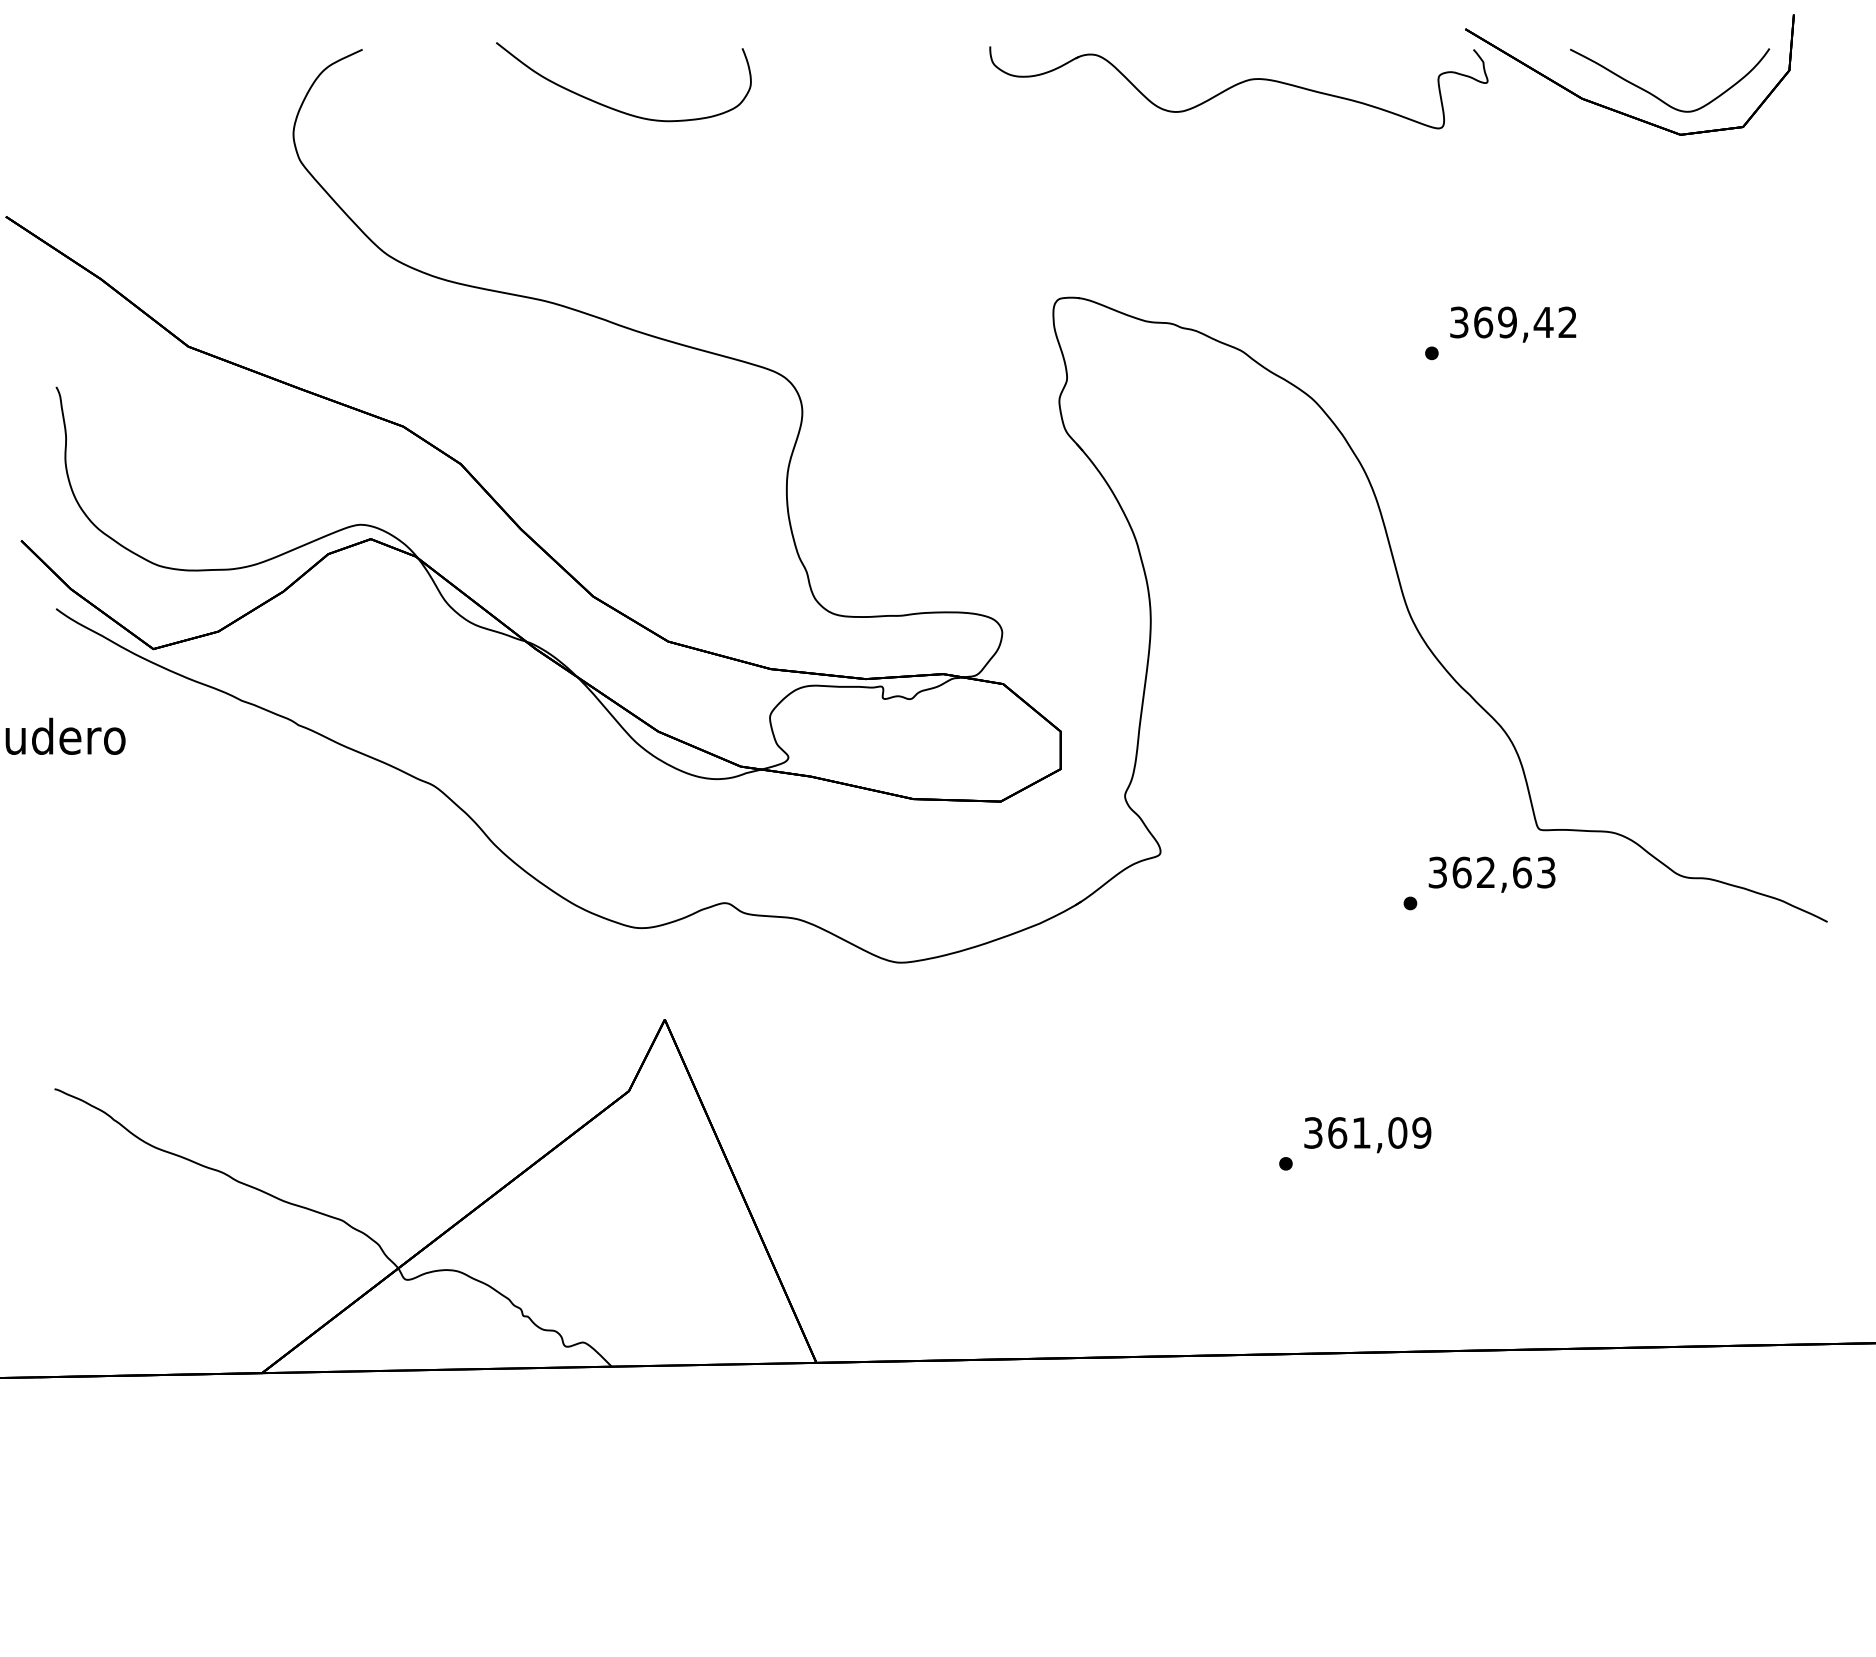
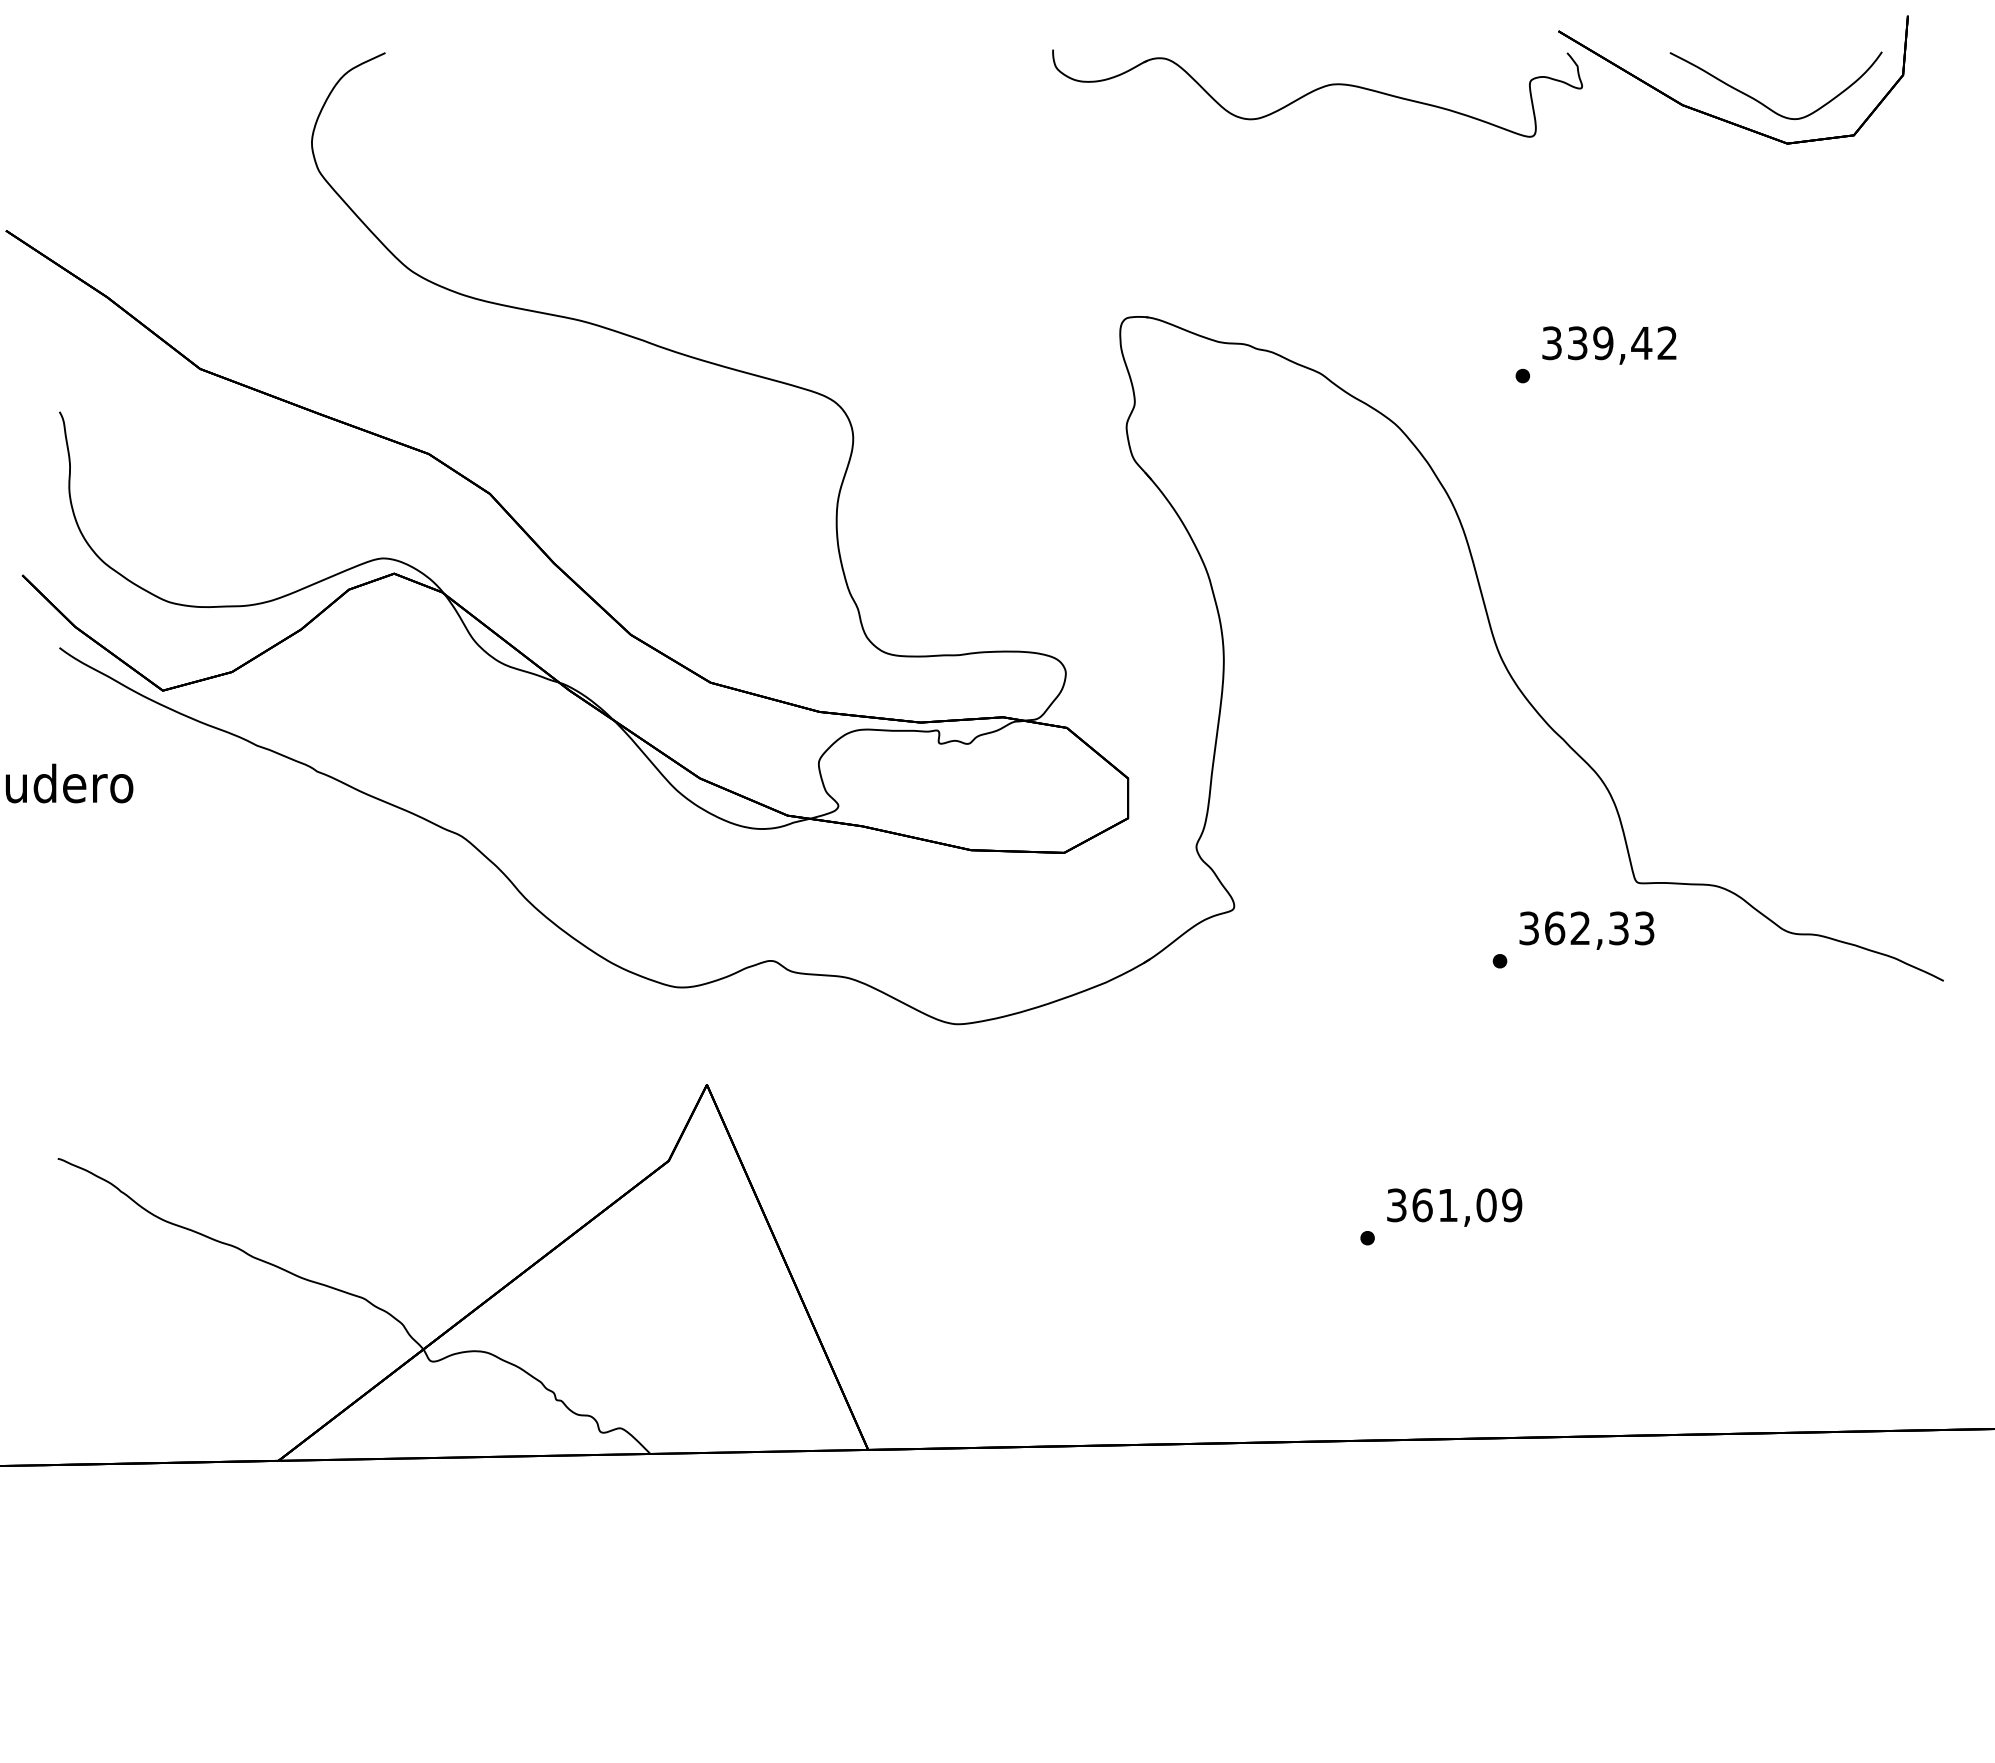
curve: (614, 108) -> (653, 115), removed
text: (1483, 322) -> (1577, 343), 369,42 -> 339,42
text: (1522, 872) -> (1619, 928), 362,63 -> 362,33

